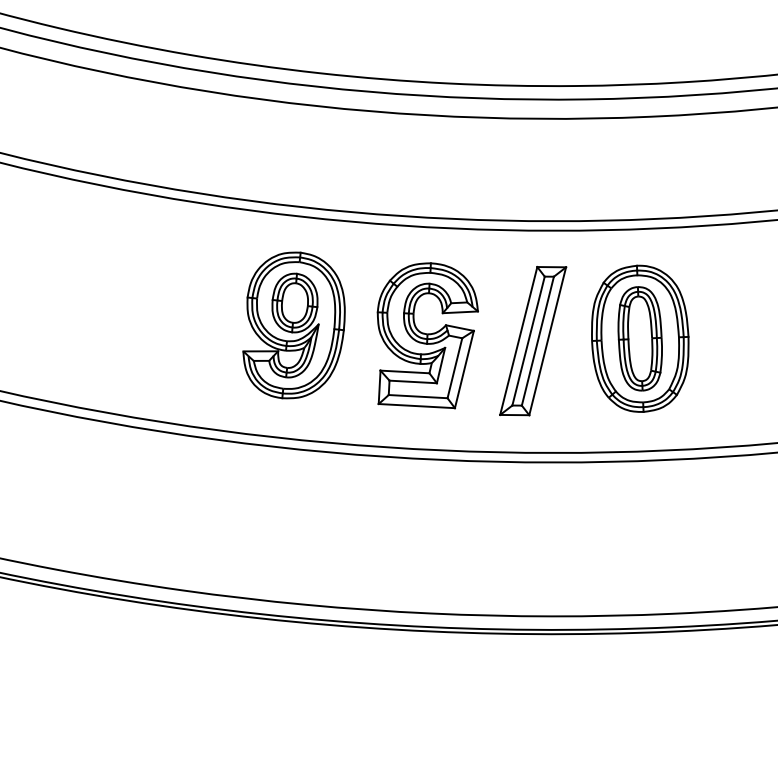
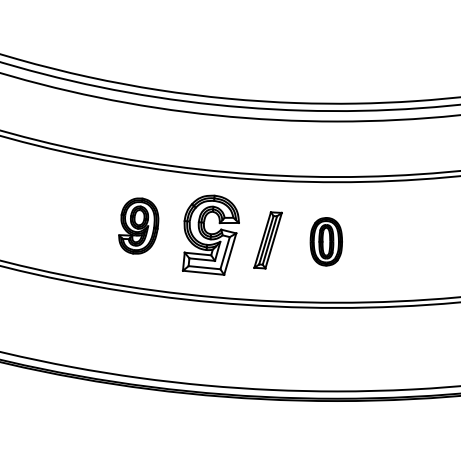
part: (293, 324) -> (138, 225), size x0.7
part: (640, 338) -> (326, 241), size x0.6
part: (531, 341) -> (267, 240), size x0.7

